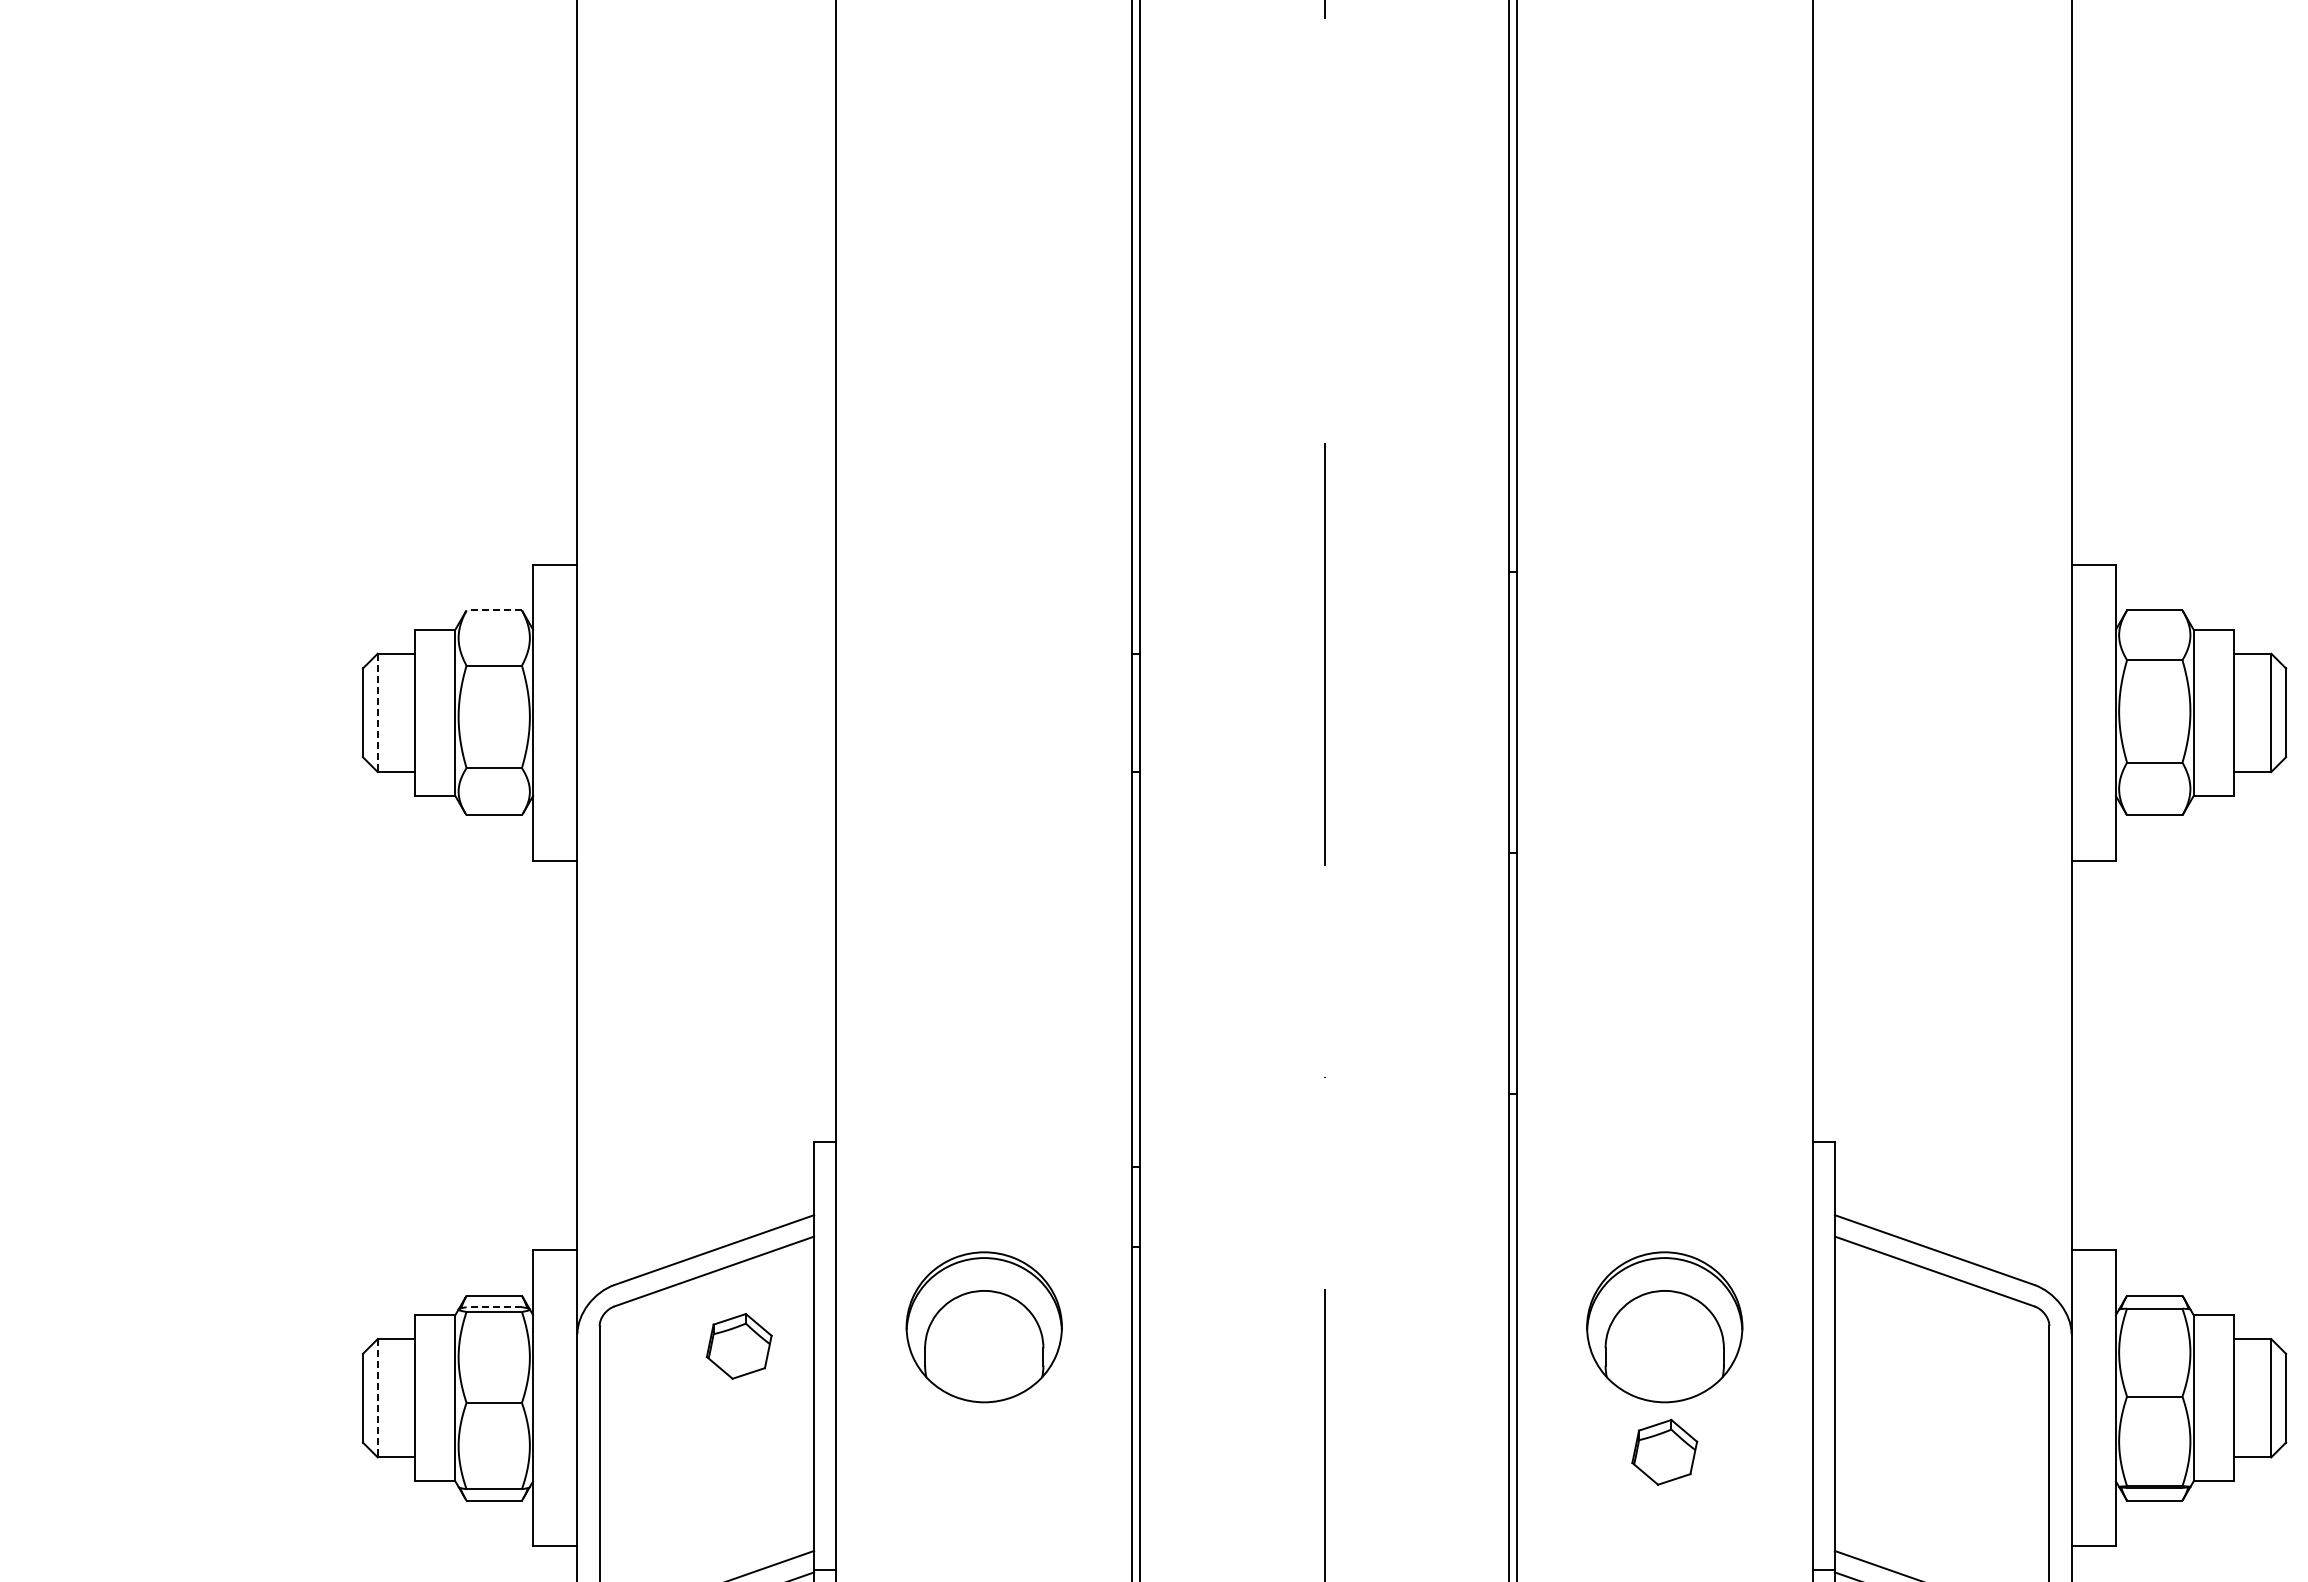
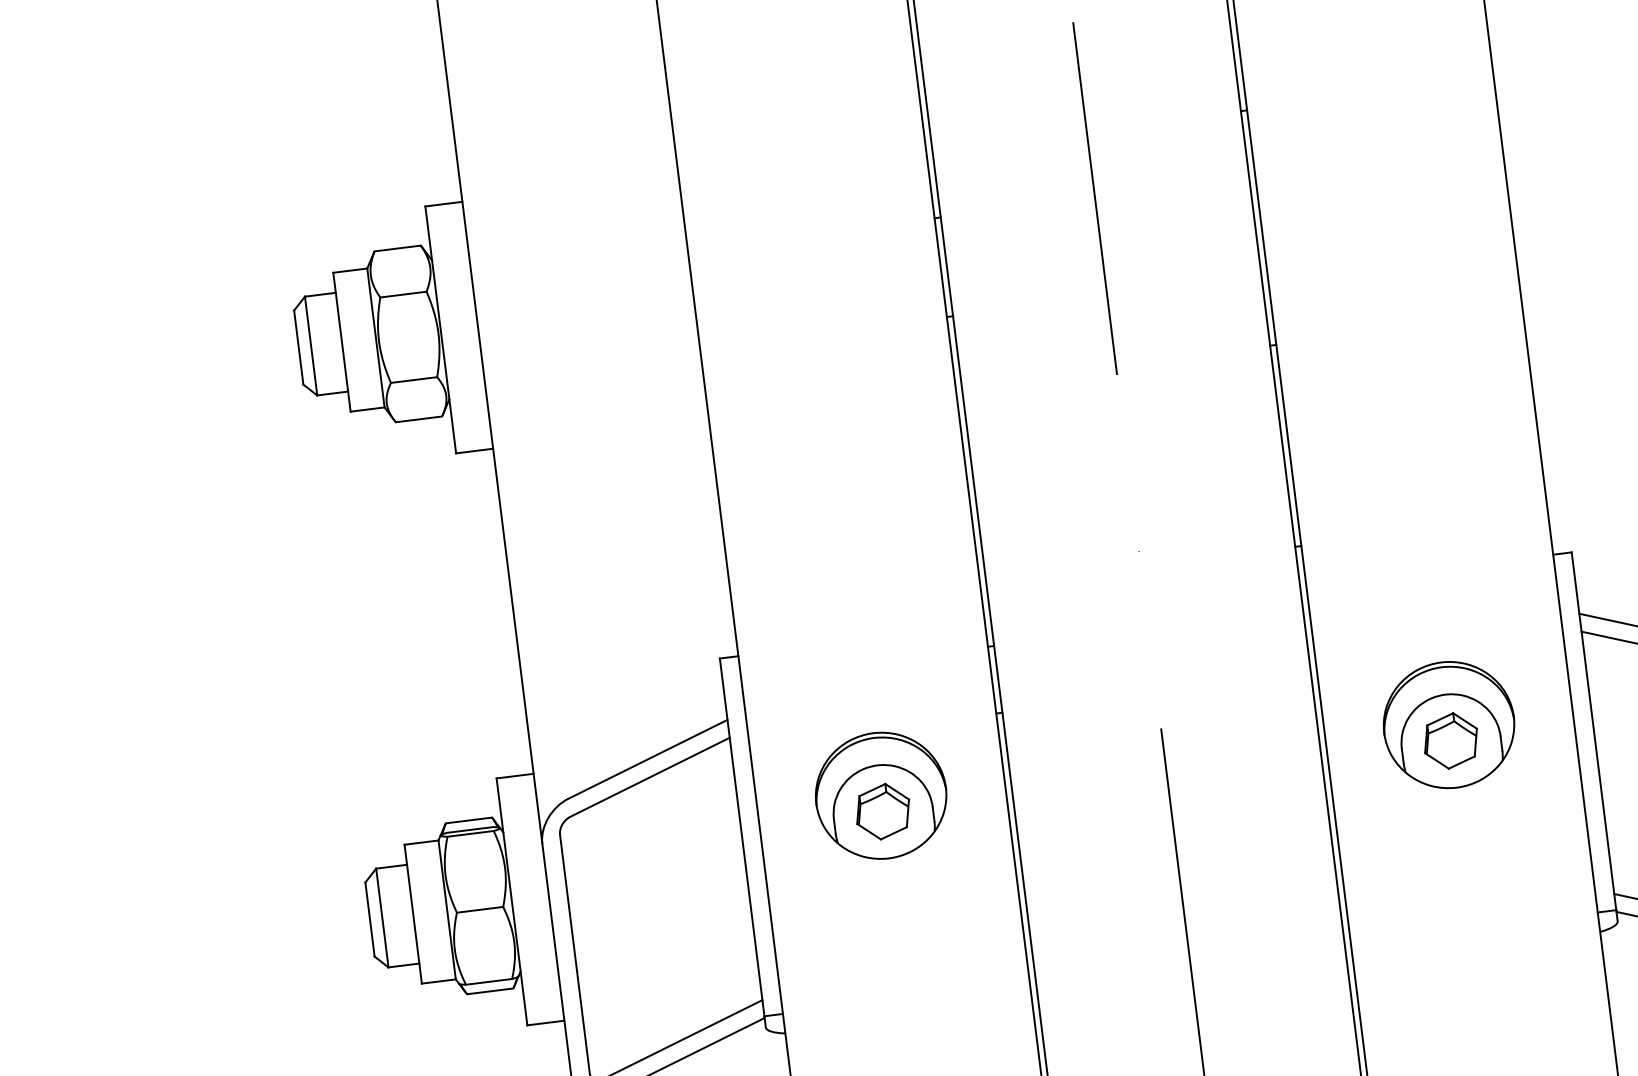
line: (494, 610) -> (397, 248), dashed -> solid
line: (377, 713) -> (310, 346), dashed -> solid
line: (494, 1307) -> (470, 830), dashed -> solid
part: (738, 1346) -> (882, 811), moved
line: (377, 1398) -> (382, 918), dashed -> solid
part: (1664, 1451) -> (1450, 740), moved

